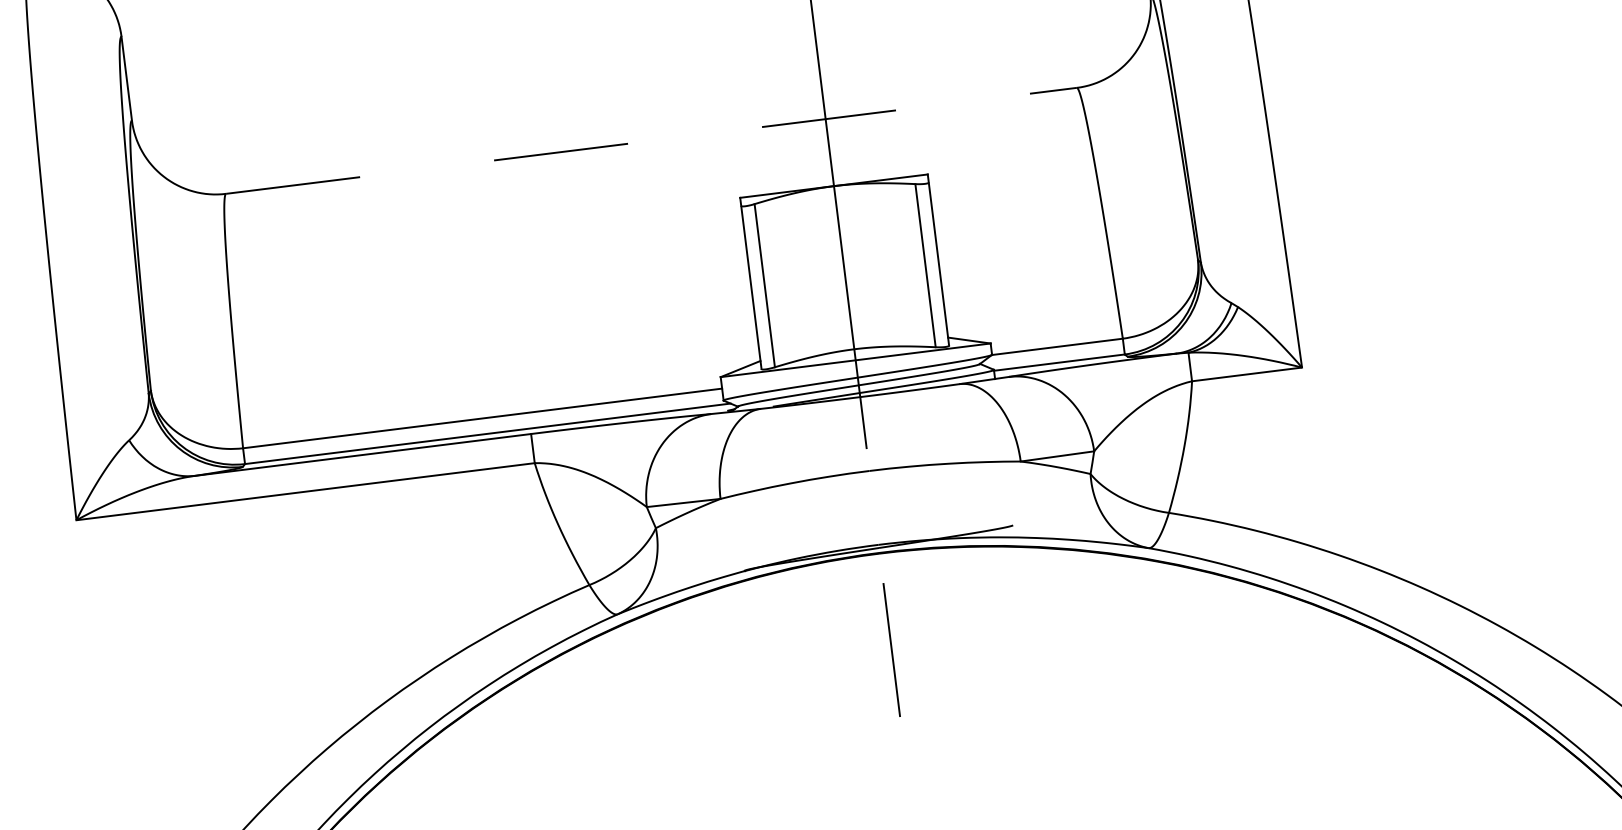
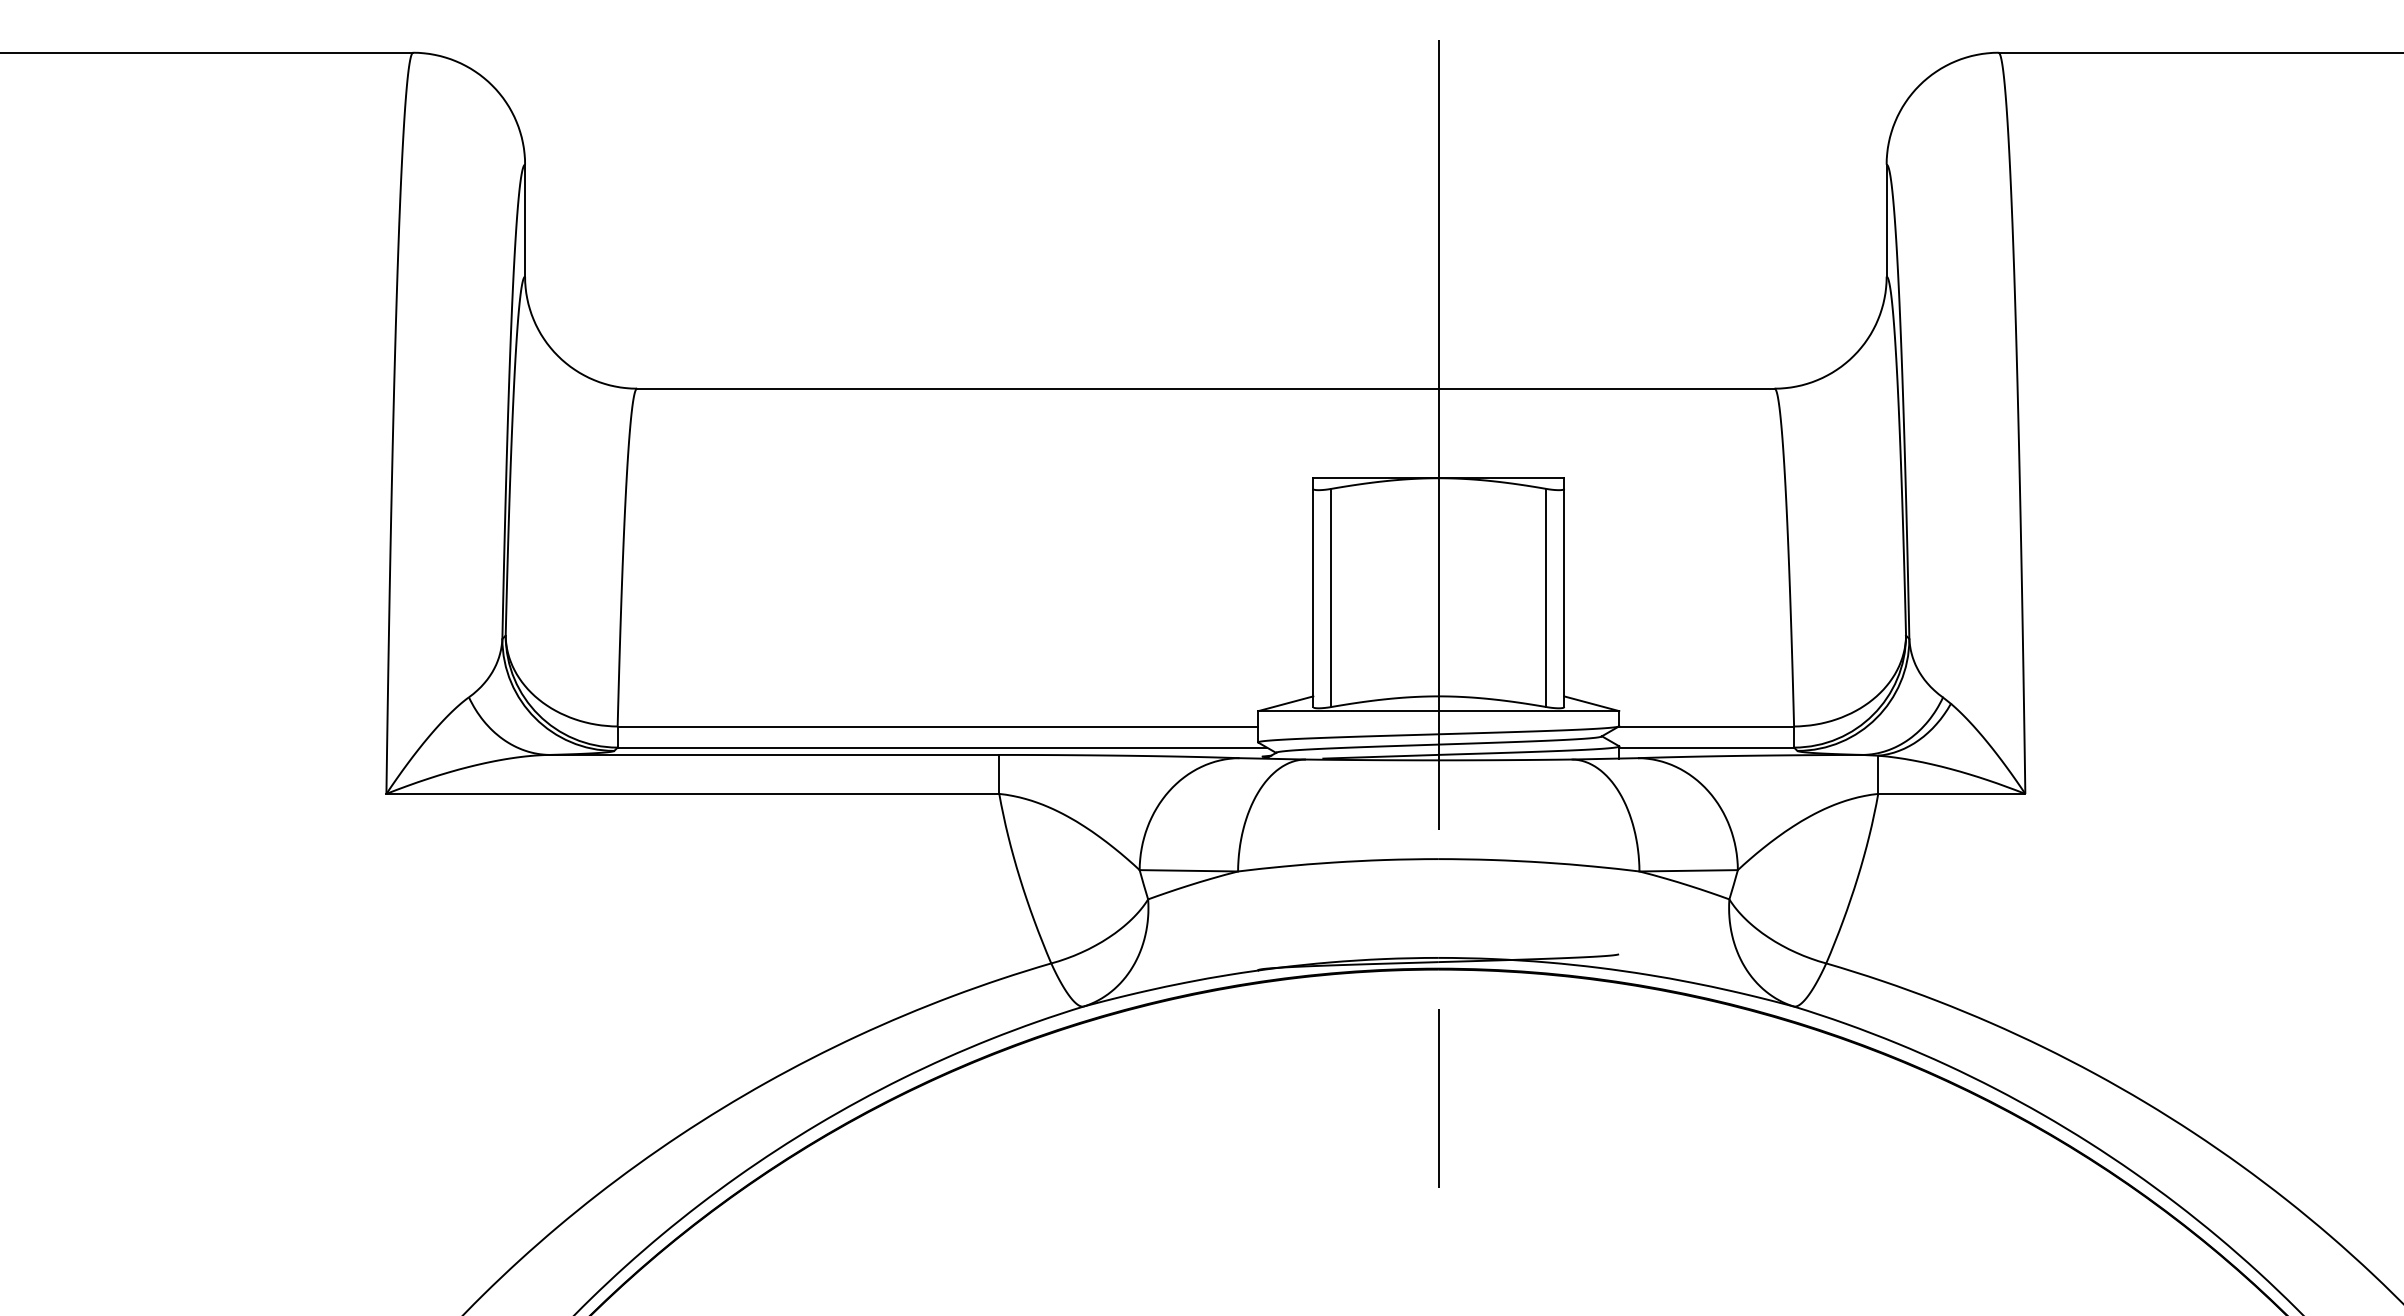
line: (651, 140) -> (1205, 388), dashed -> solid

